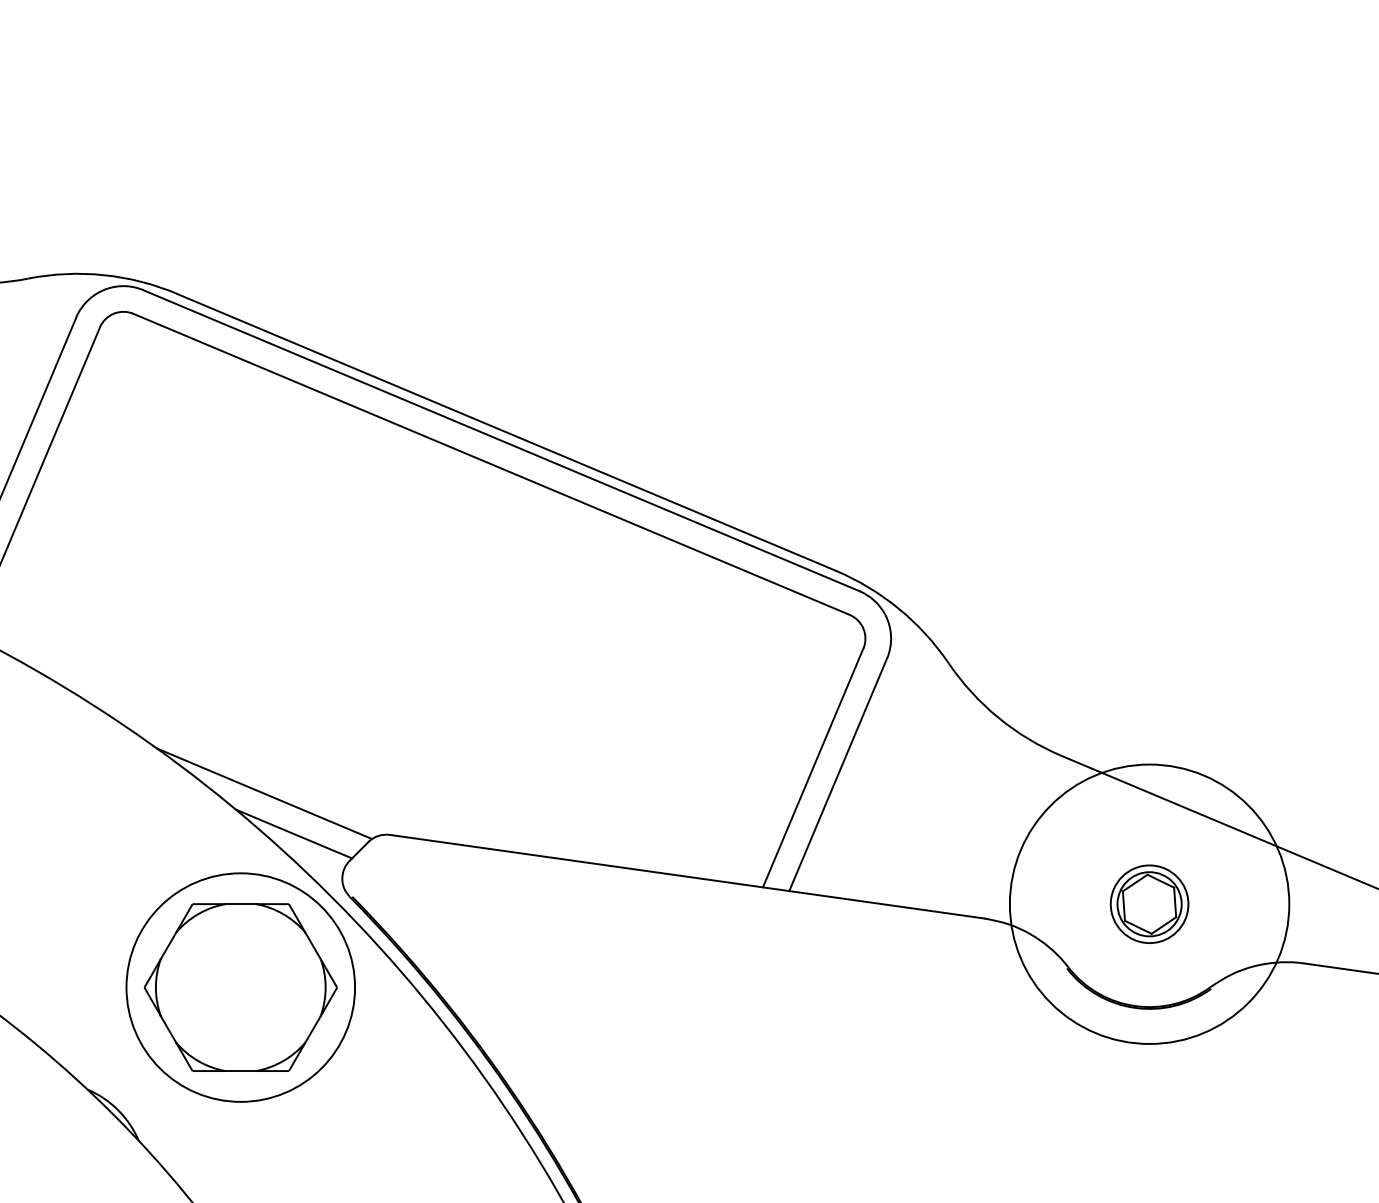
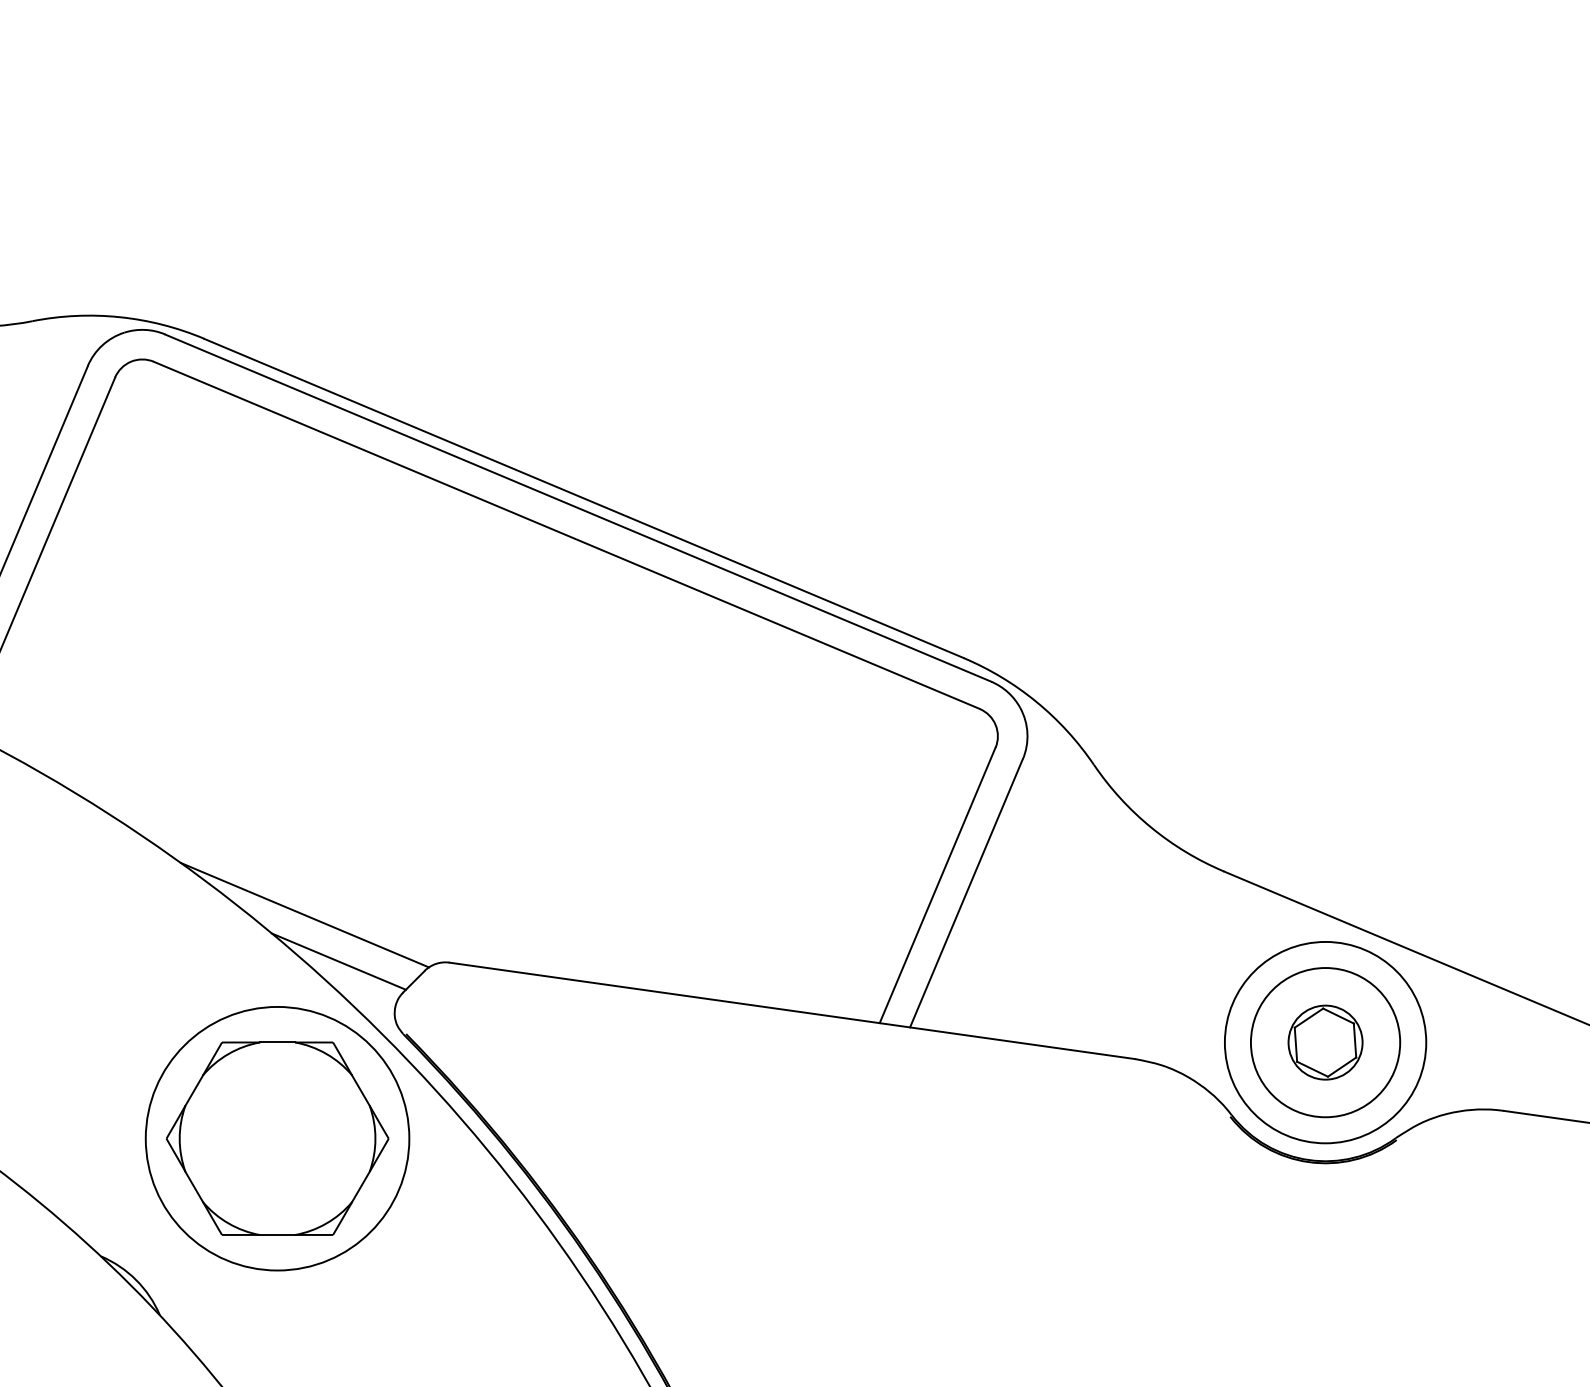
circle: (1149, 904) -> (1325, 1042), size x0.62
circle: (1149, 904) -> (1325, 1042), size x1.67

